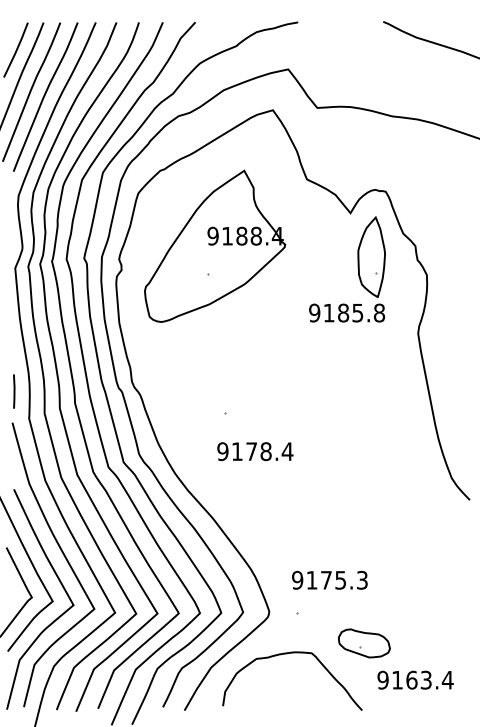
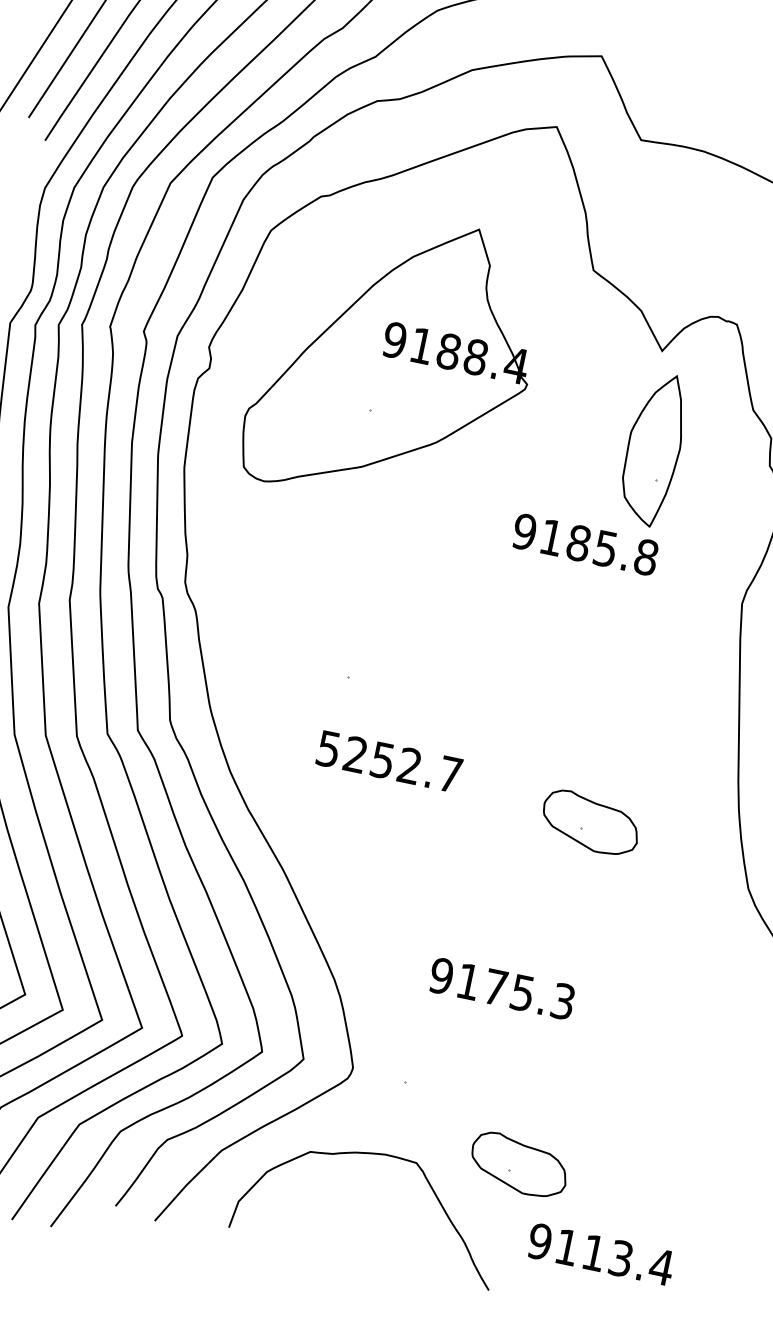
part: (357, 268) -> (622, 464), moved
text: (255, 451) -> (389, 761), 9178.4 -> 5252.7
part: (363, 461) -> (589, 822), added
text: (329, 579) -> (501, 987), moved
text: (411, 679) -> (593, 1251), 9163.4 -> 9113.4

